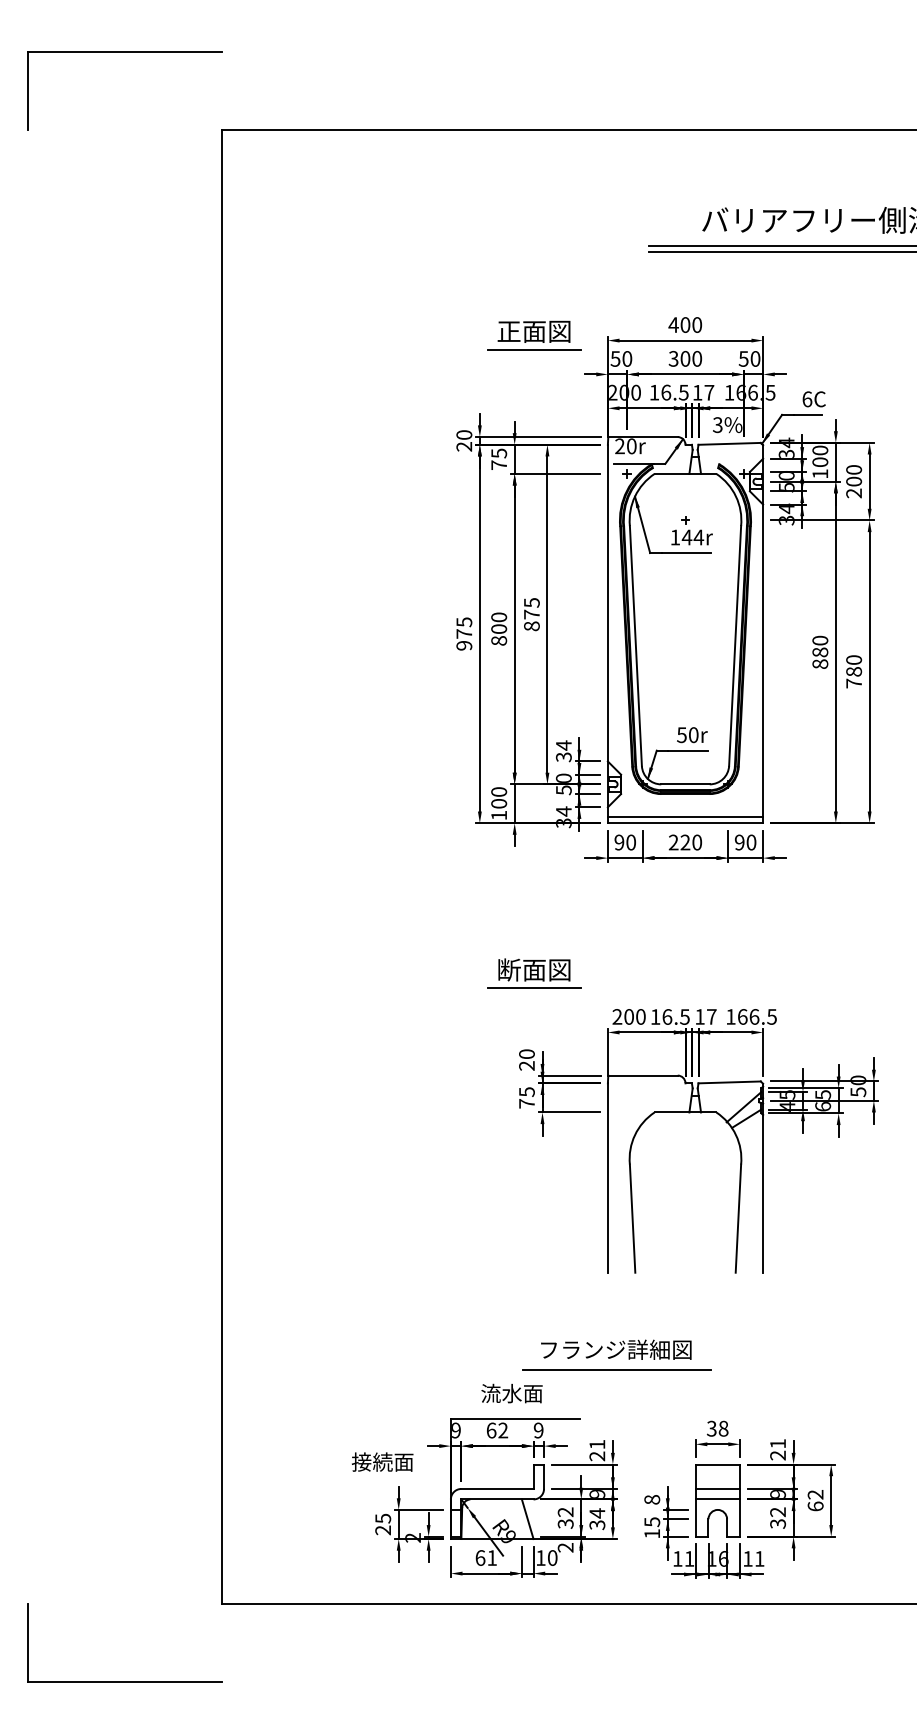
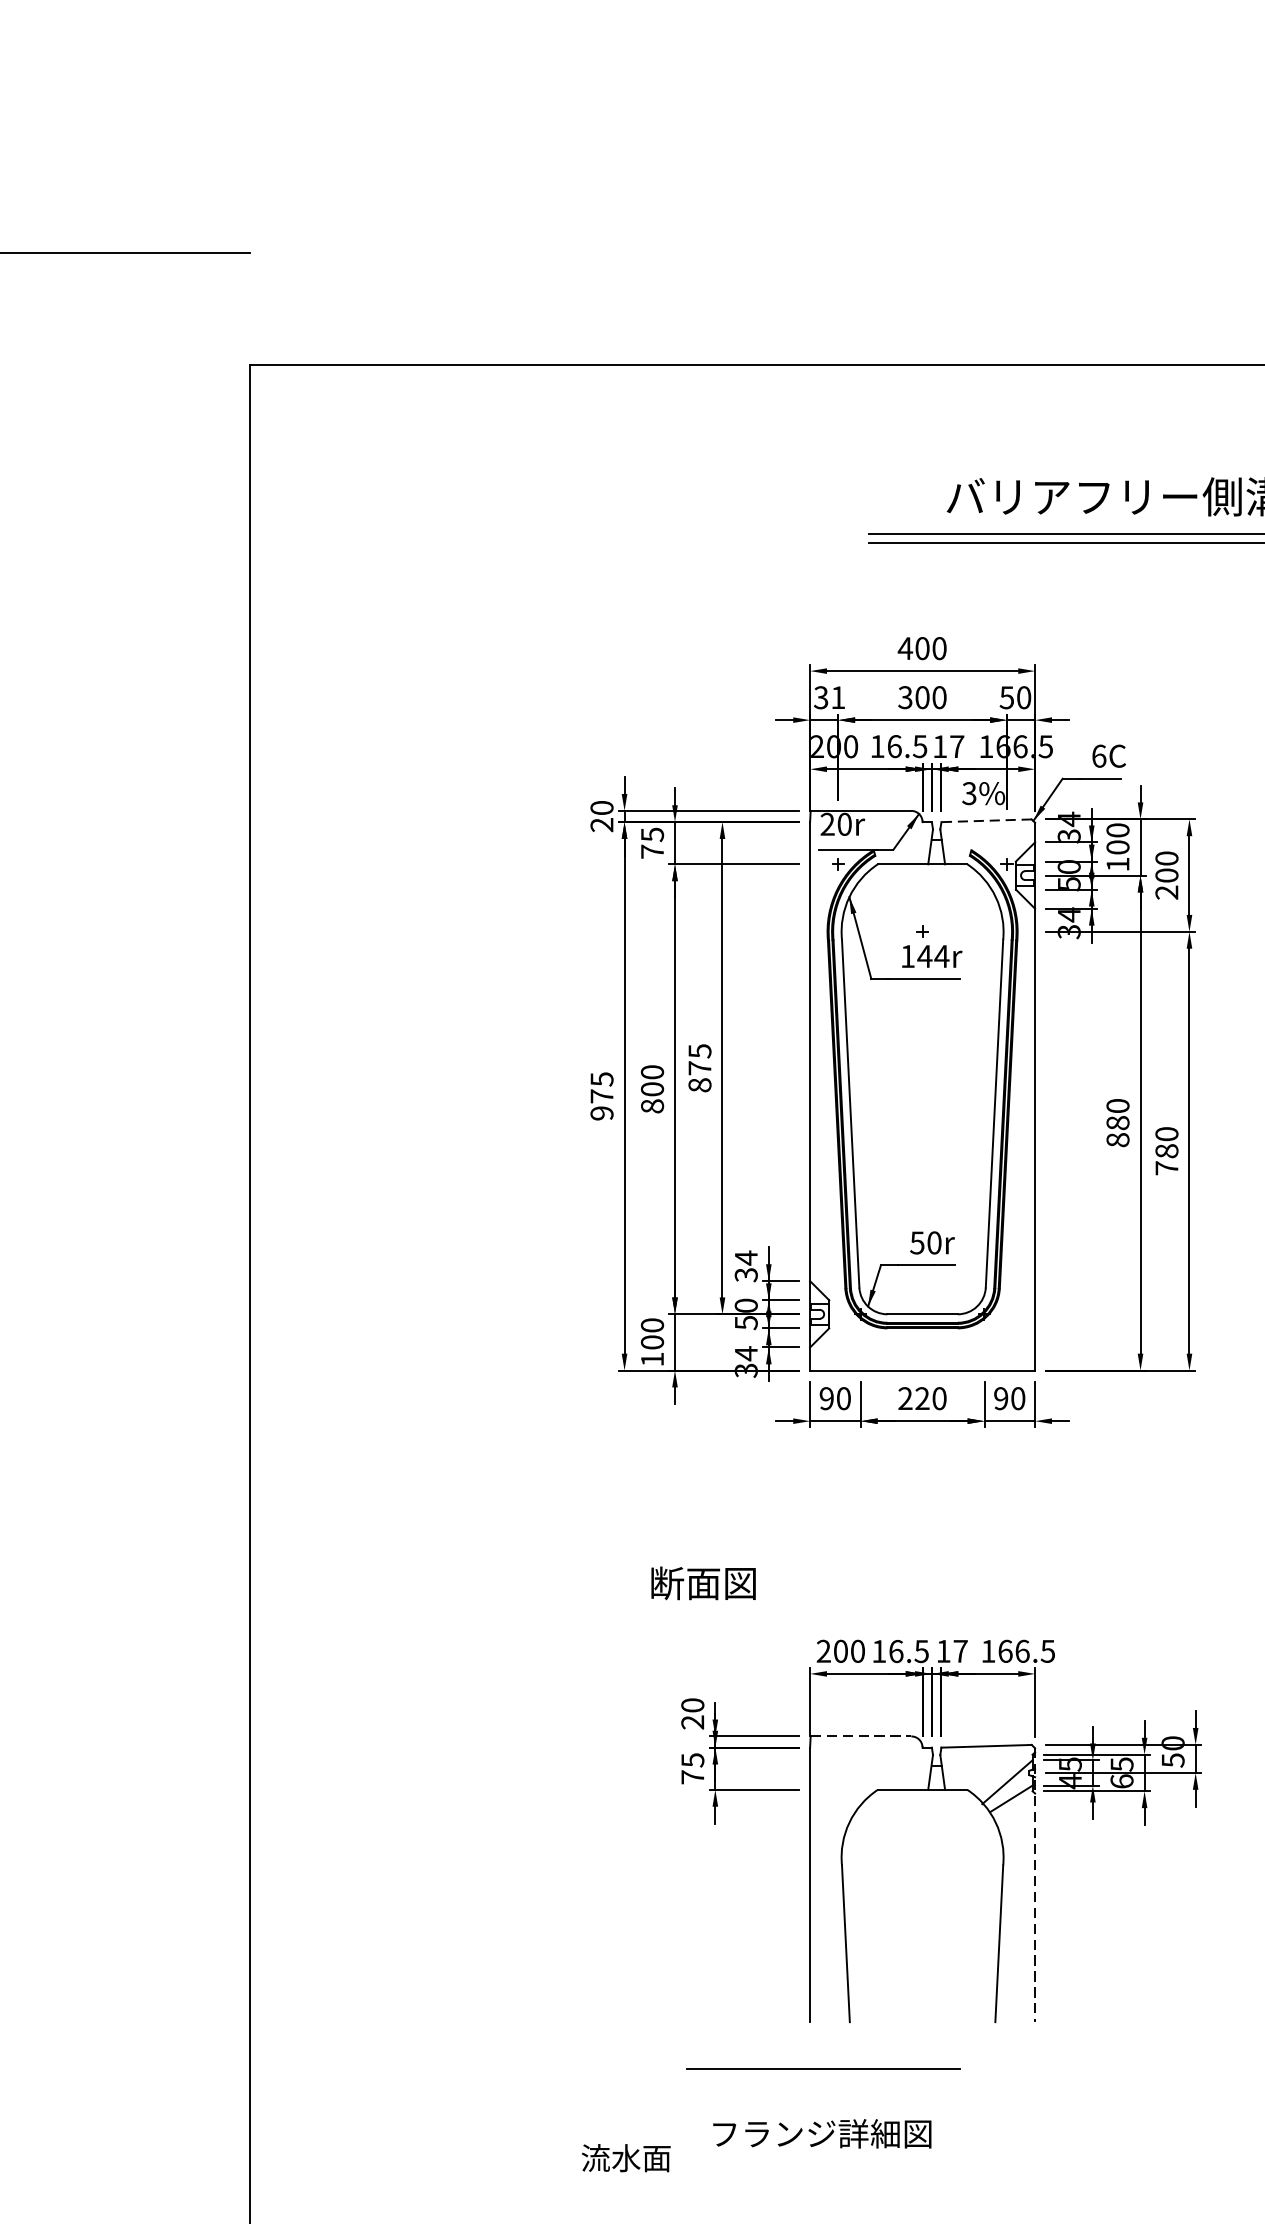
part: (534, 335) -> (703, 663), removed
text: (621, 358) -> (829, 697), 50 -> 31
line: (729, 443) -> (986, 820), solid -> dashed
line: (685, 817) -> (922, 1362), removed
line: (534, 988) -> (703, 1610), removed
line: (643, 1075) -> (861, 1736), solid -> dashed
line: (763, 1178) -> (1035, 1885), solid -> dashed
line: (616, 1369) -> (822, 2068), moved
text: (511, 1393) -> (625, 2158), moved

